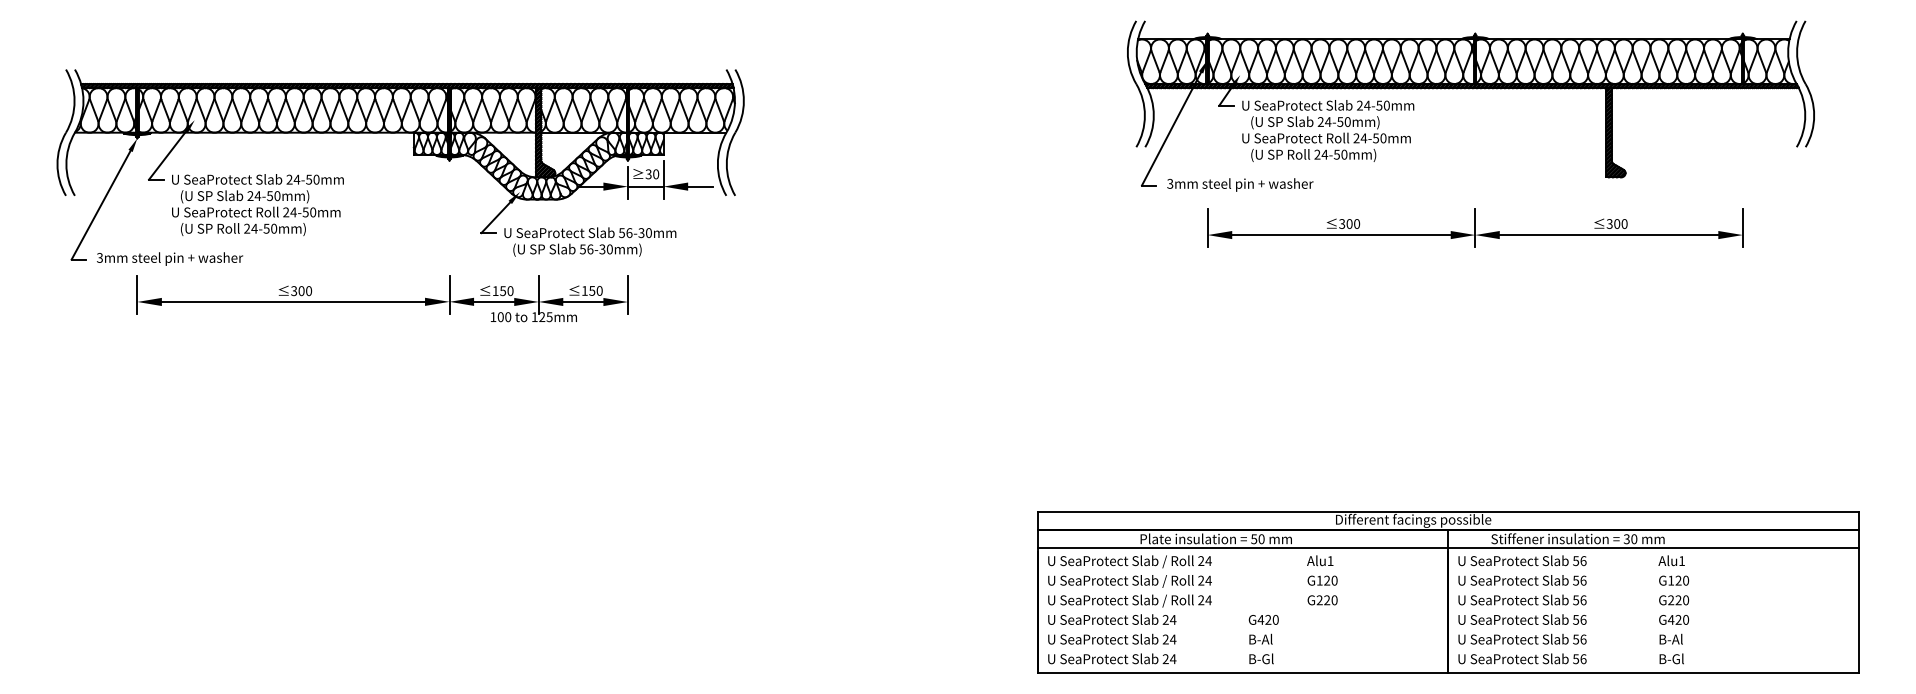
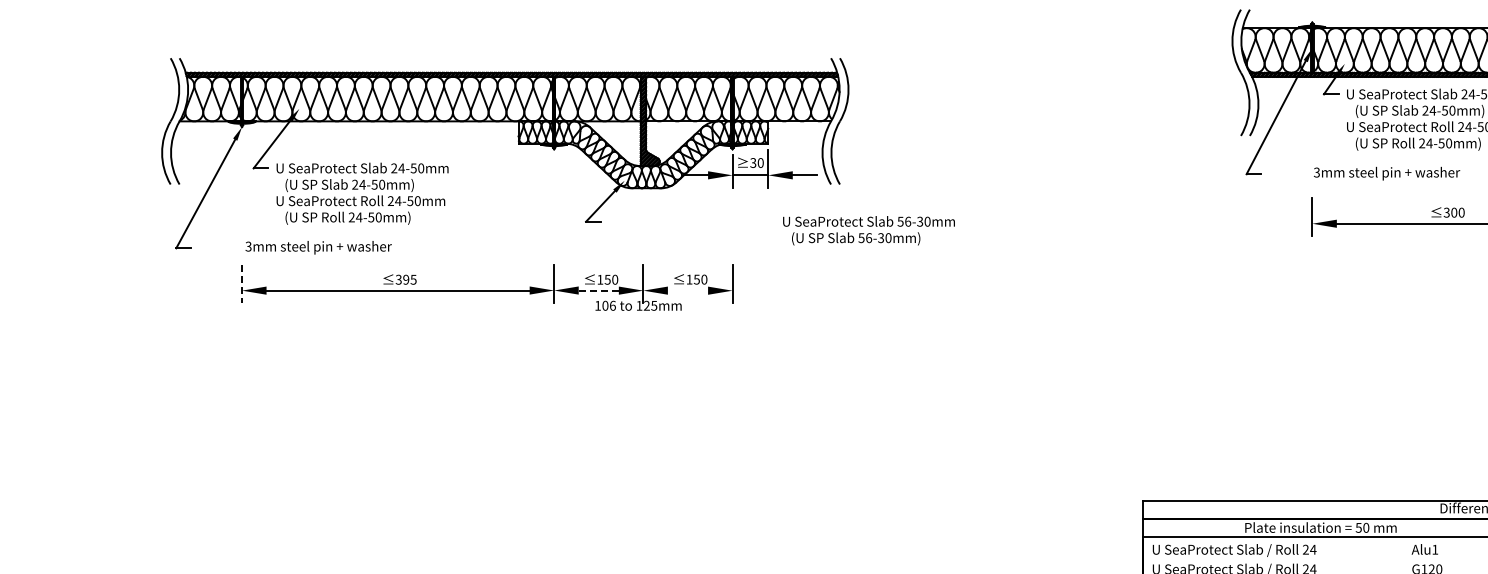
text: (1240, 184) -> (1387, 173), moved
text: (590, 241) -> (869, 230), moved
text: (170, 258) -> (319, 247), moved
text: (305, 291) -> (410, 280), 300 -> 395
line: (137, 295) -> (242, 284), solid -> dashed
line: (493, 301) -> (598, 290), solid -> dashed
line: (583, 301) -> (688, 290), removed
text: (508, 316) -> (613, 305), 100 -> 106

